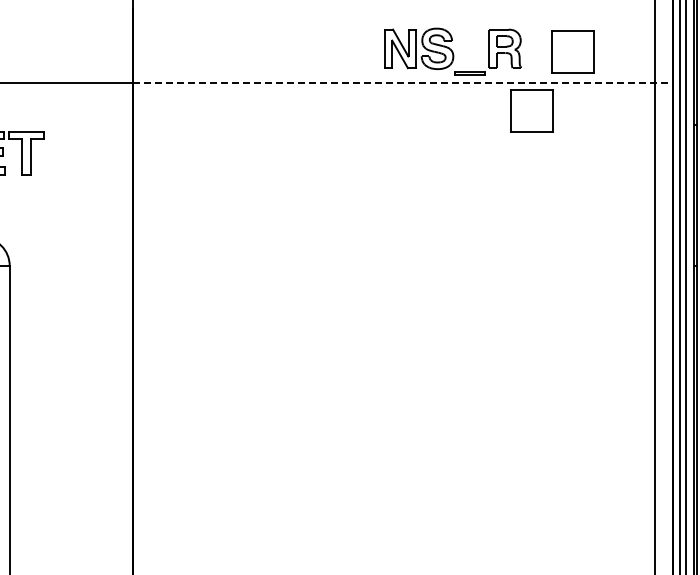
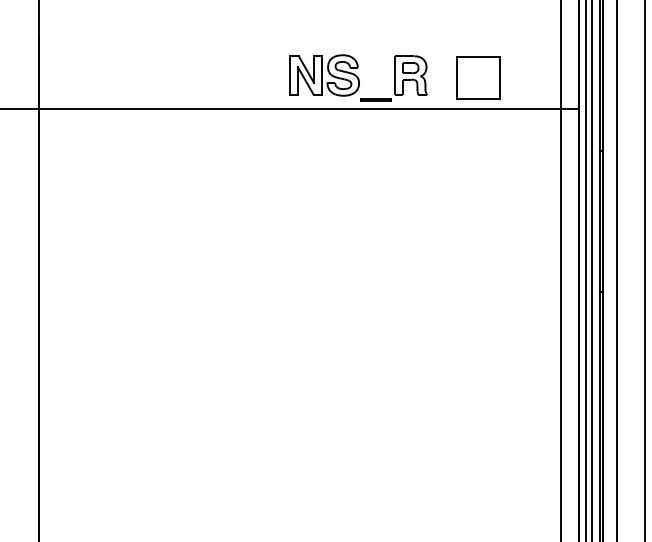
line: (403, 82) -> (309, 109), dashed -> solid
part: (531, 110) -> (437, 137), removed

